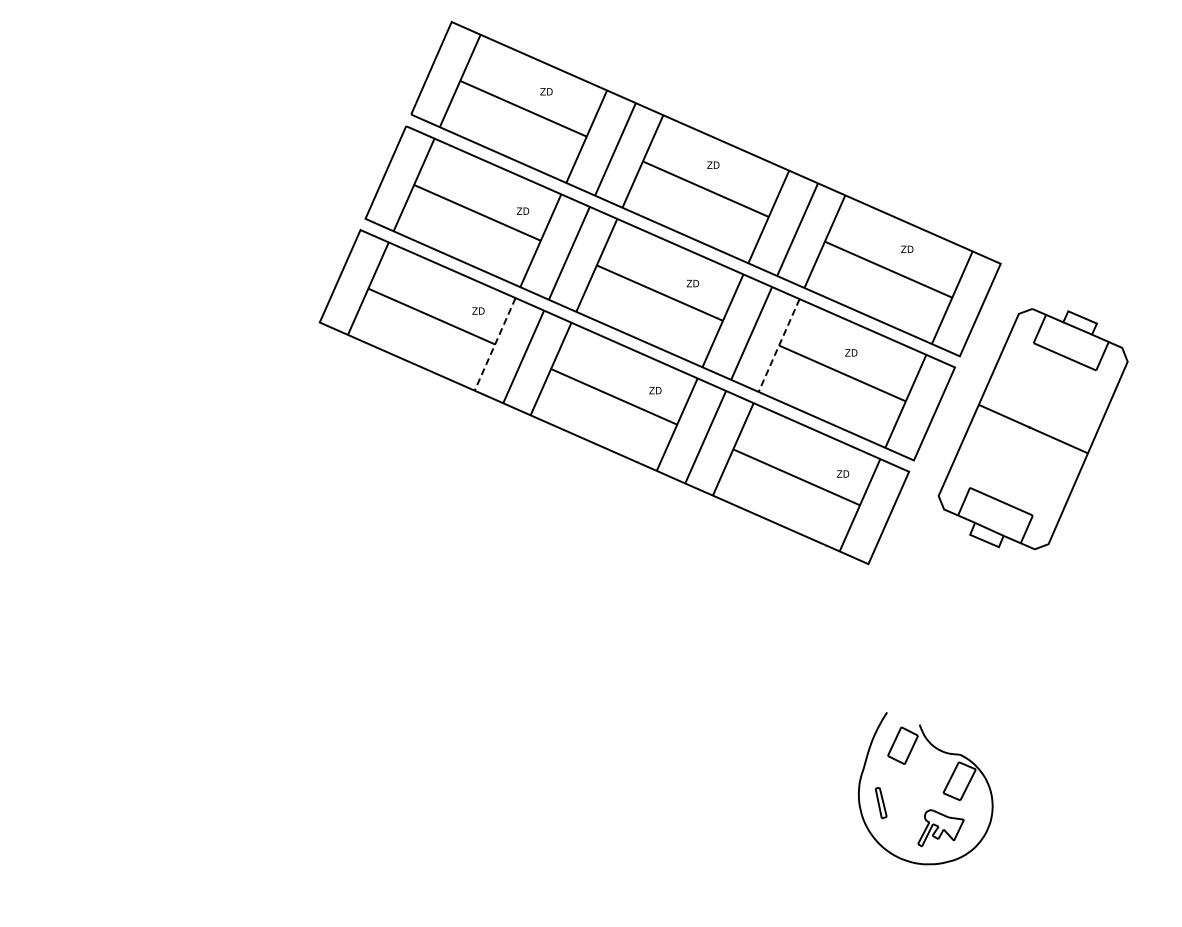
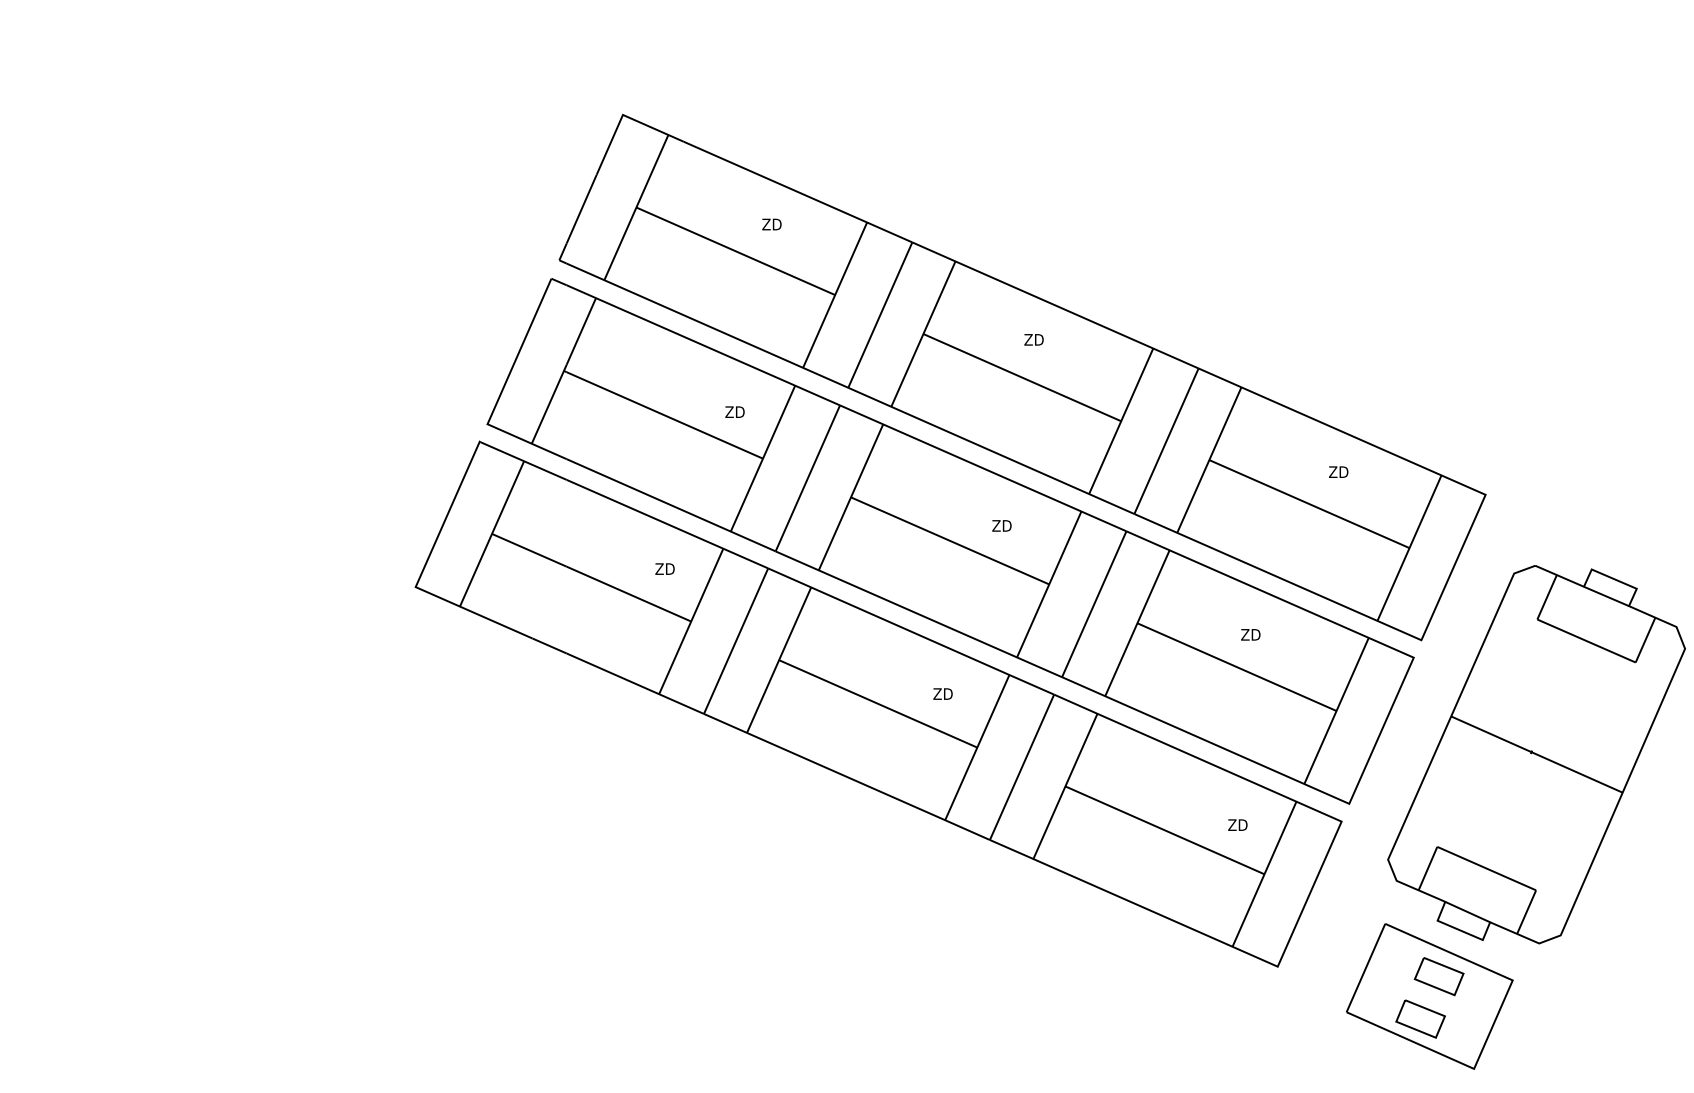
line: (495, 344) -> (691, 621), dashed -> solid
line: (779, 345) -> (1138, 623), dashed -> solid
part: (964, 583) -> (1428, 997), added

